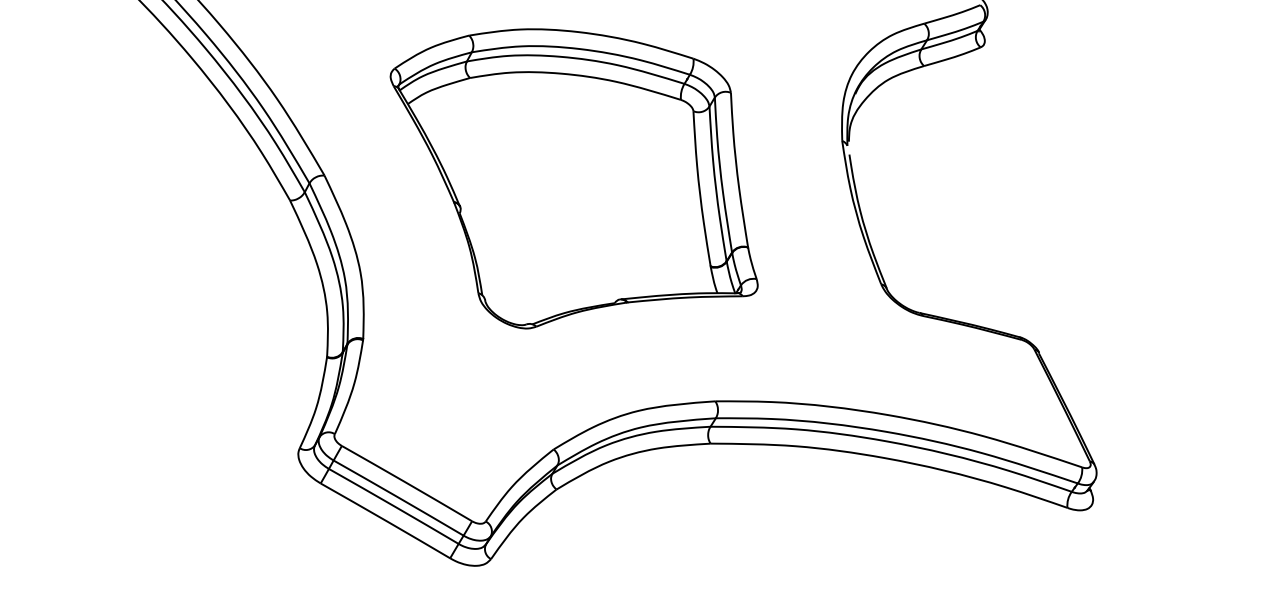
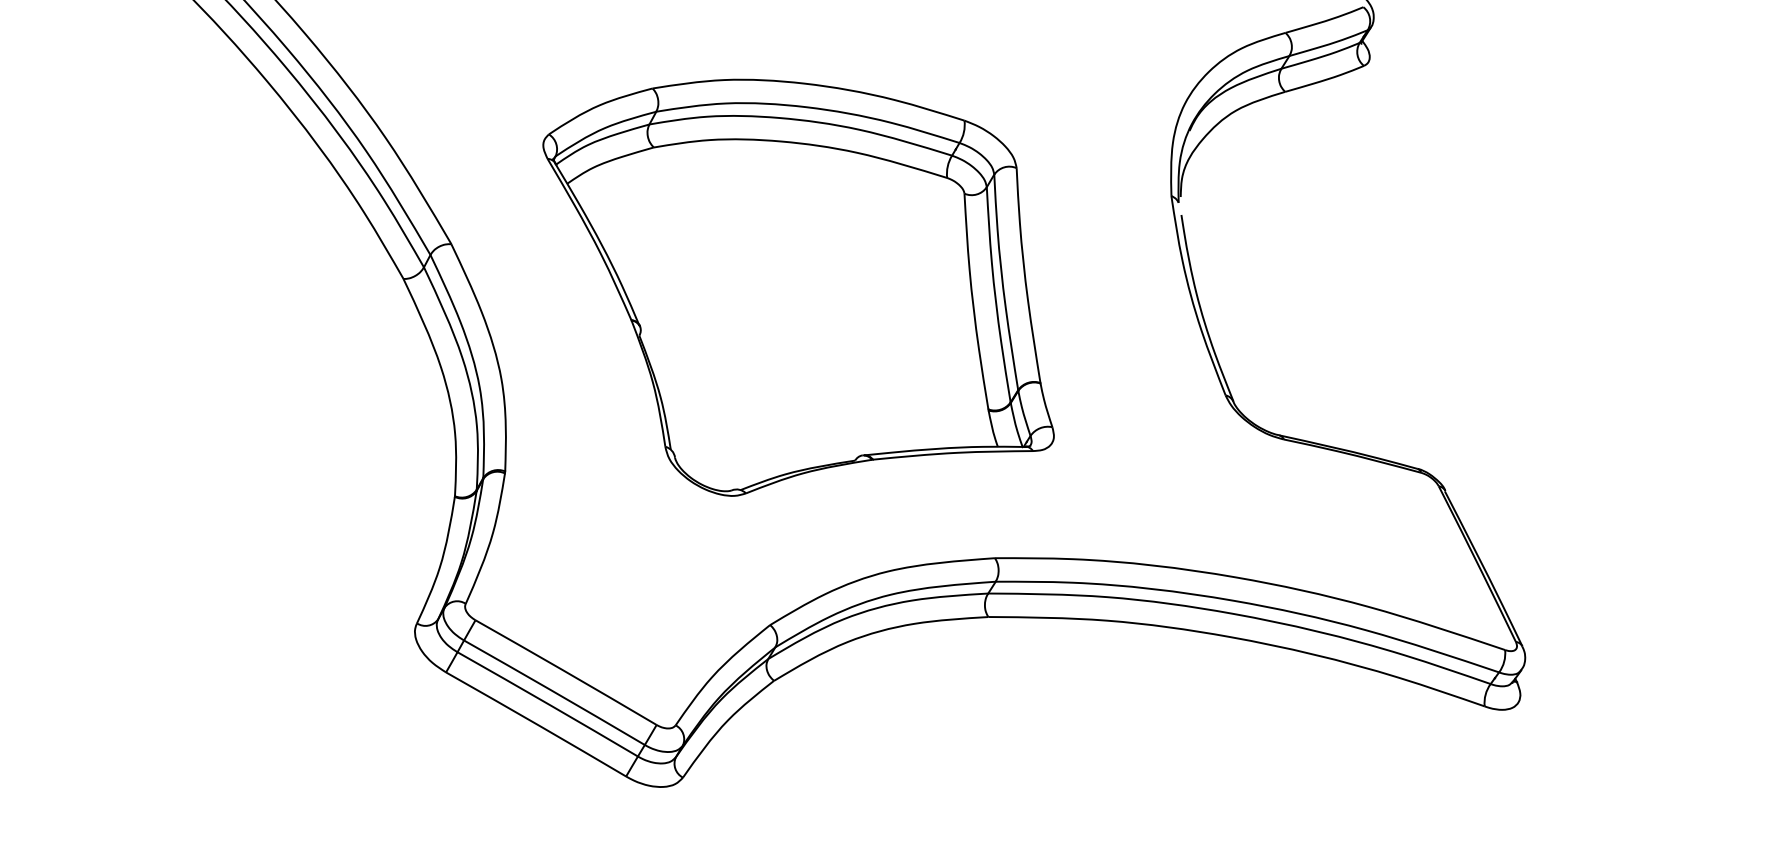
part: (574, 178) -> (798, 287), moved

